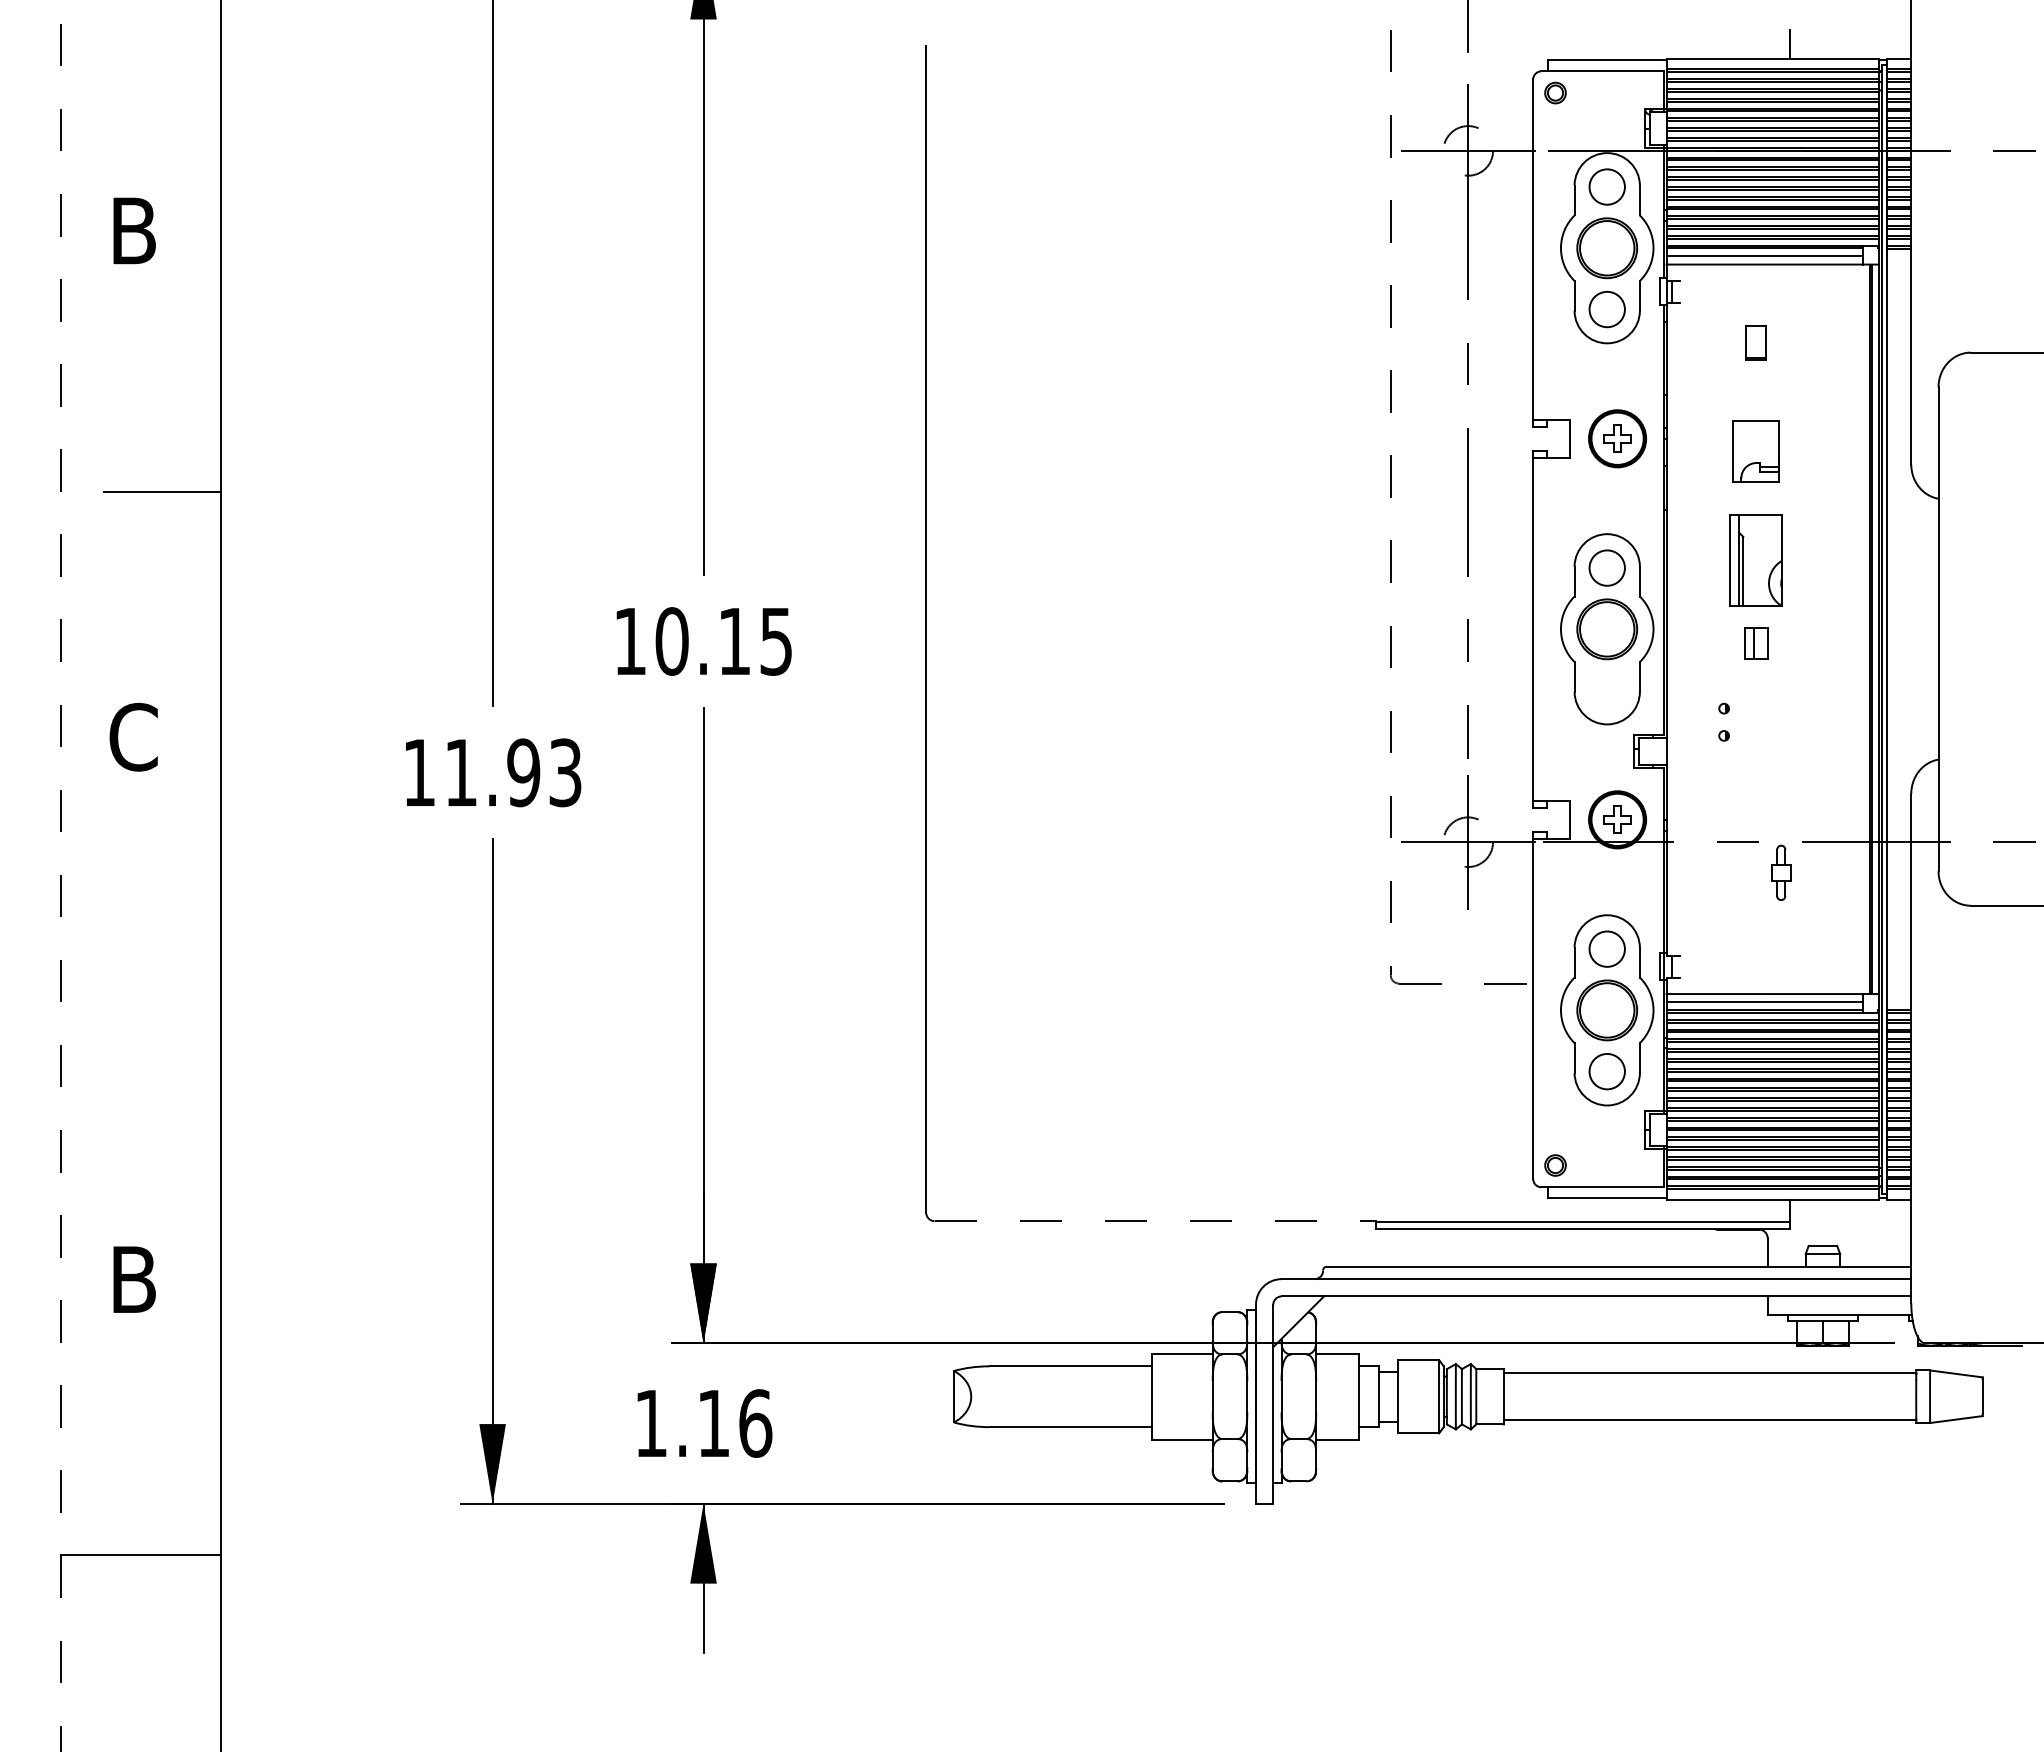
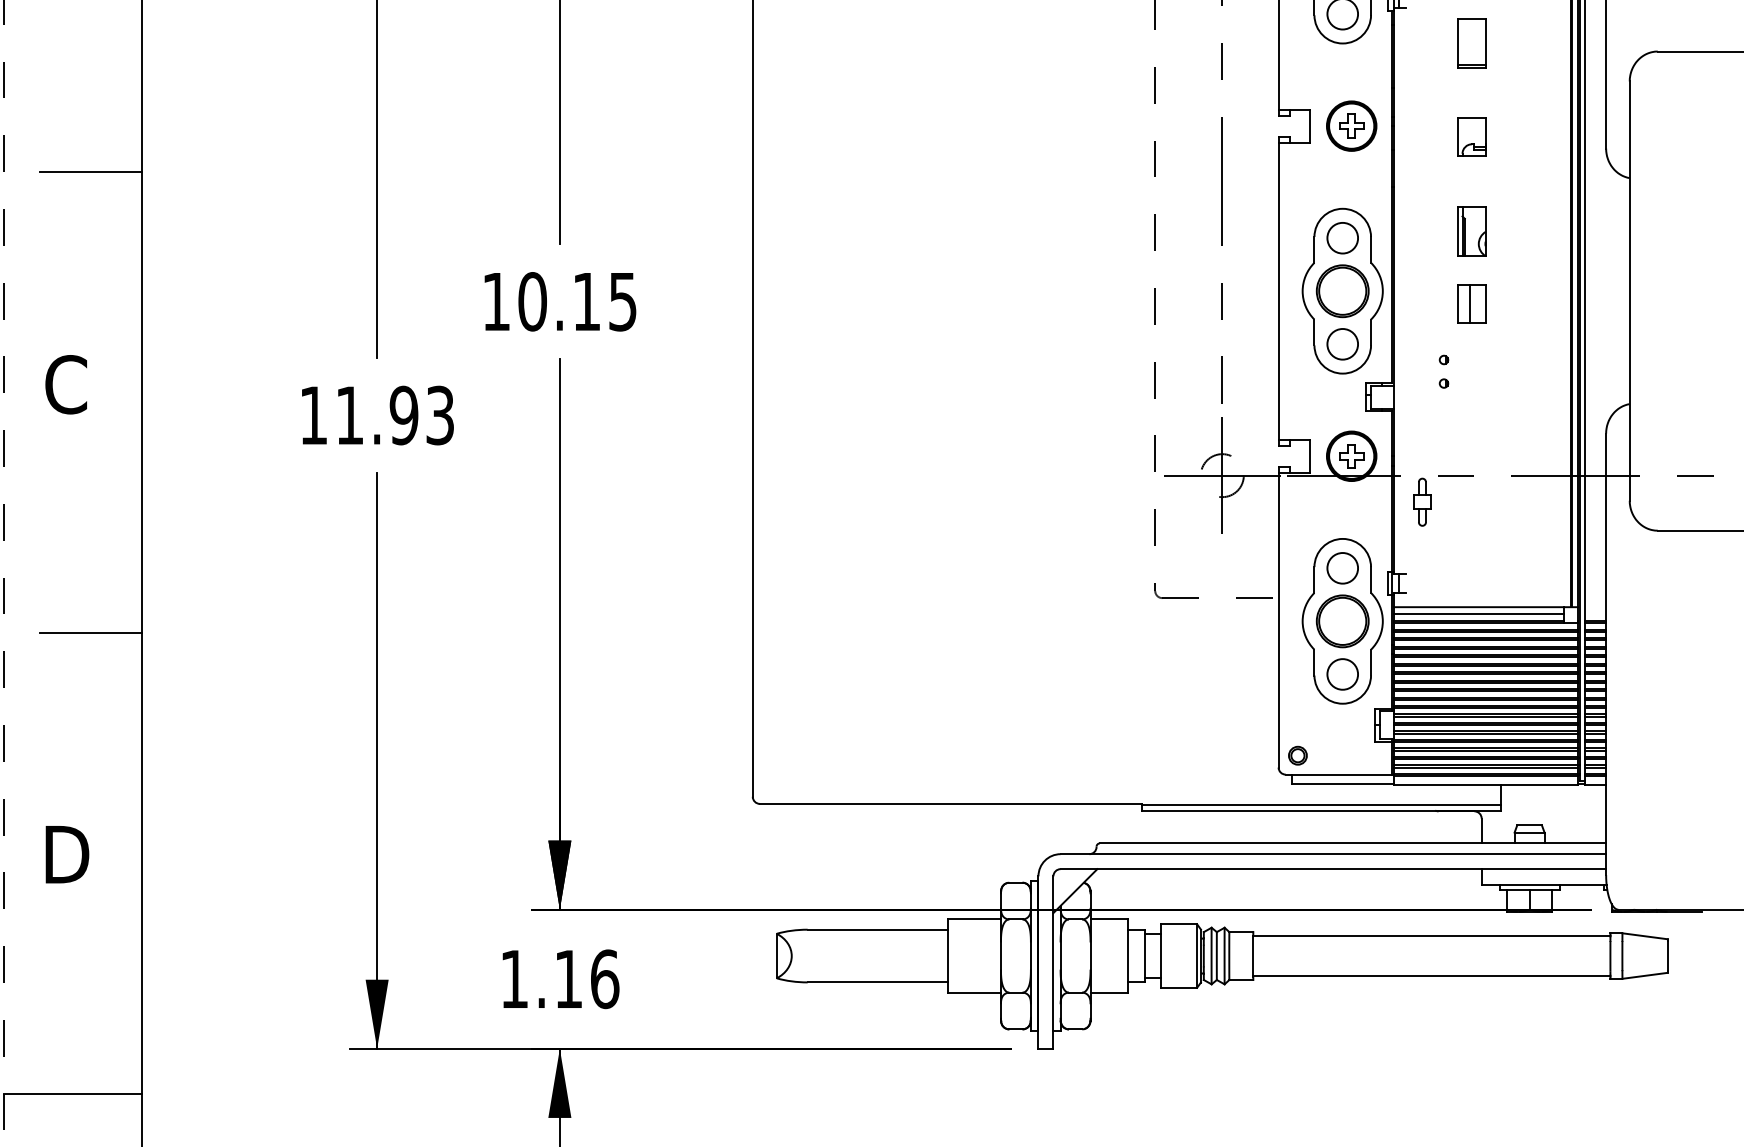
part: (1755, 343) -> (1471, 43), size x1.67
part: (1755, 451) -> (1471, 137), size x0.71
part: (1756, 560) -> (1472, 231), size x0.62
part: (1755, 643) -> (1471, 303), size x1.43
circle: (1606, 690) -> (1342, 344), added
part: (1781, 872) -> (1422, 501), moved
line: (161, 1023) -> (90, 632), added
line: (1155, 1221) -> (951, 804), dashed -> solid
text: (135, 1279) -> (67, 854), B -> D

